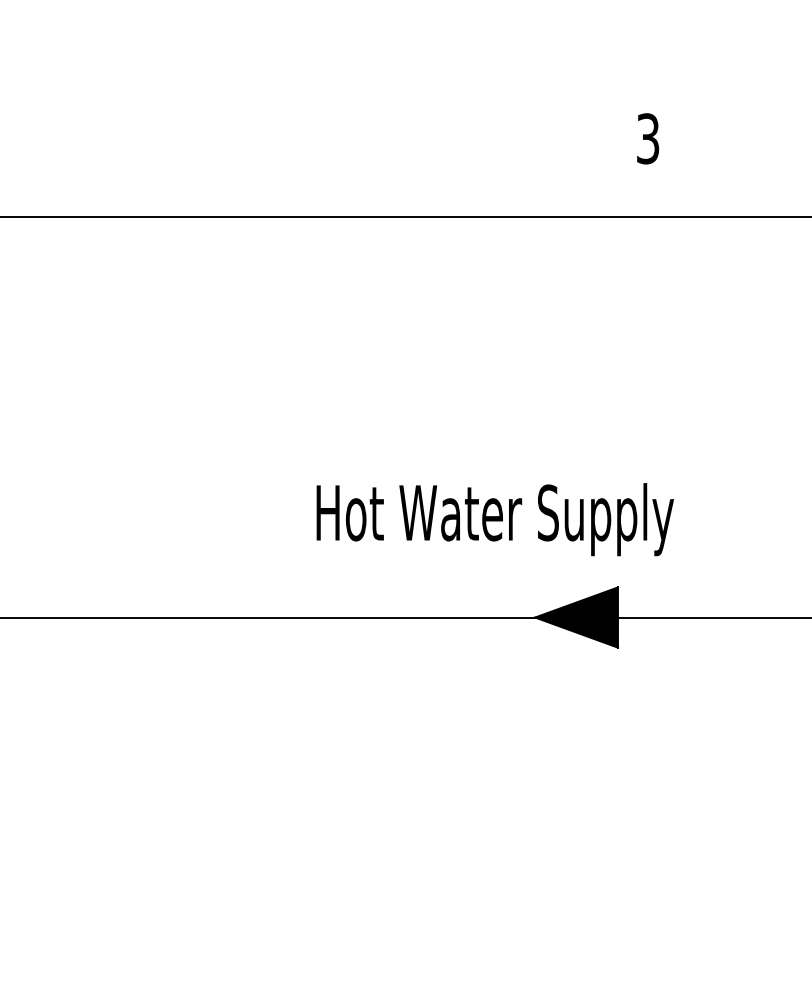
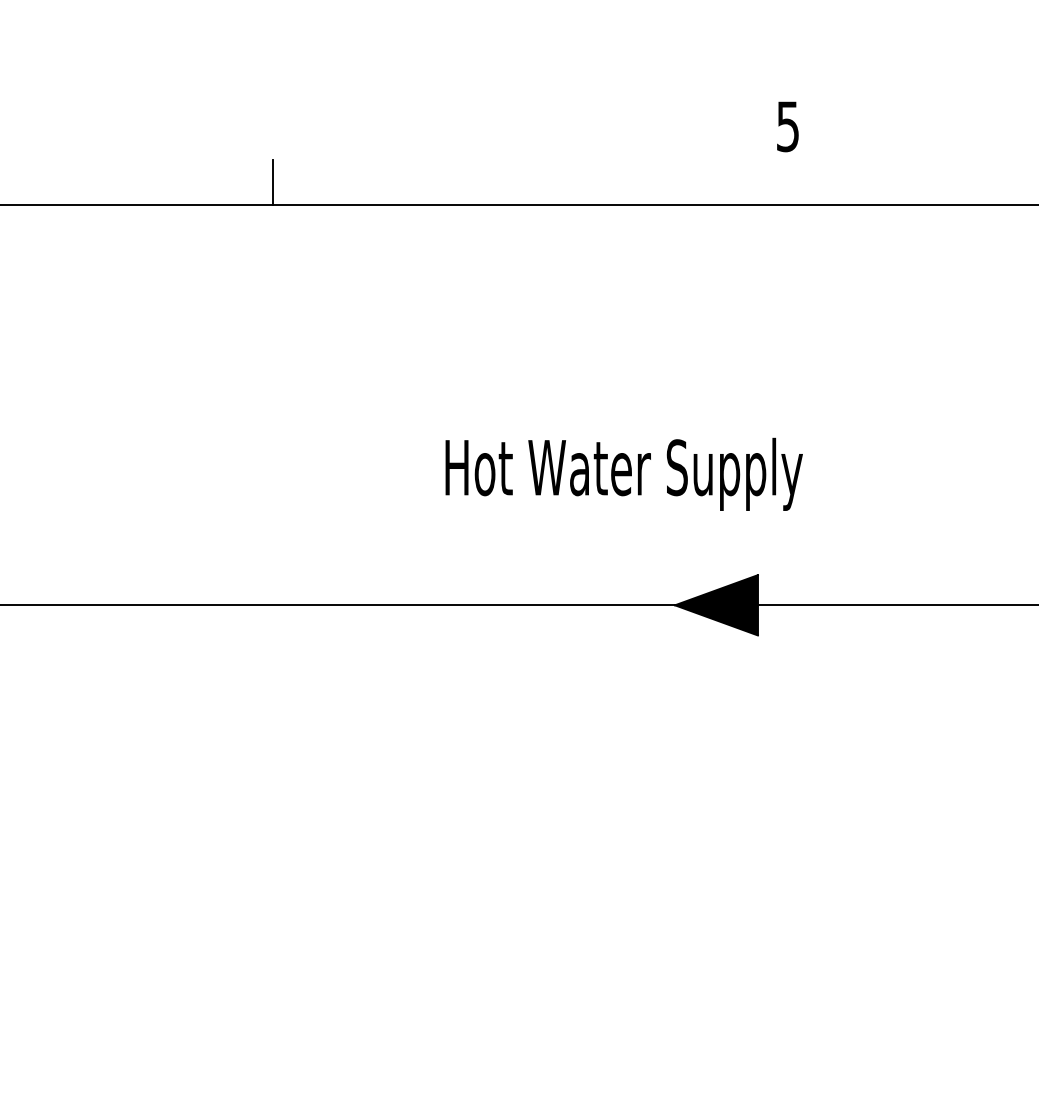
text: (647, 138) -> (787, 126), 3 -> 5
line: (133, 194) -> (273, 182), added
text: (494, 518) -> (623, 473), moved

